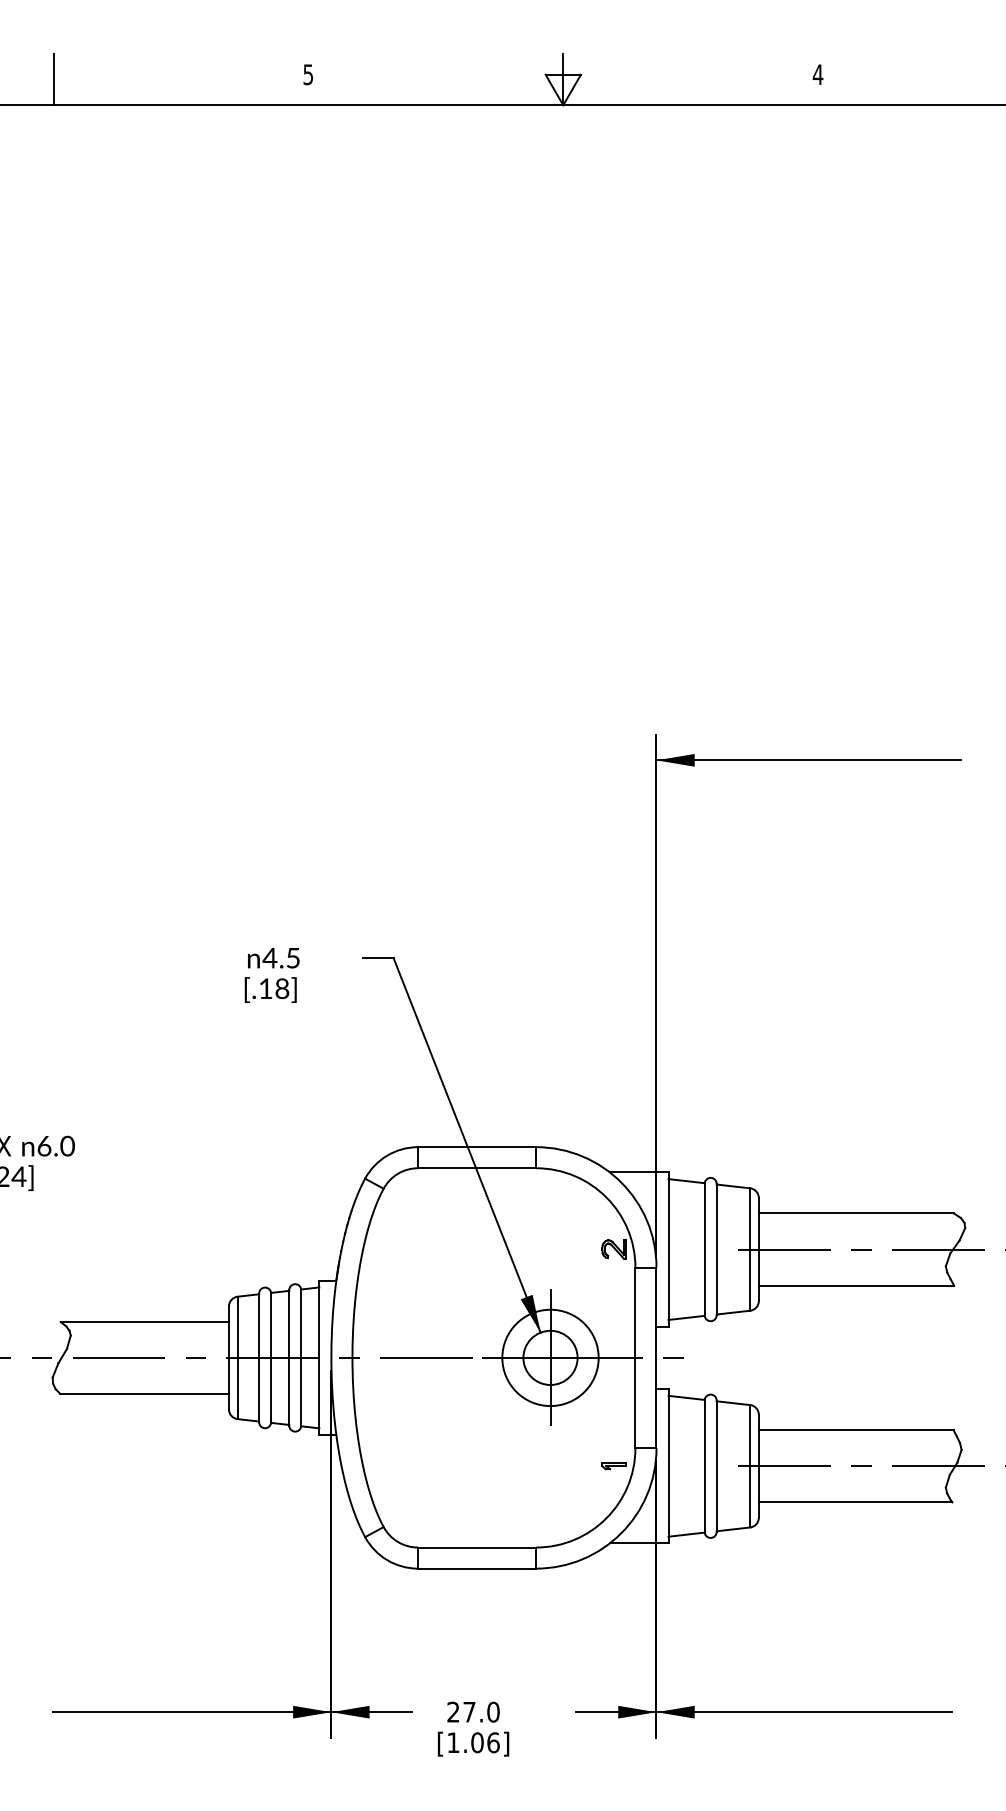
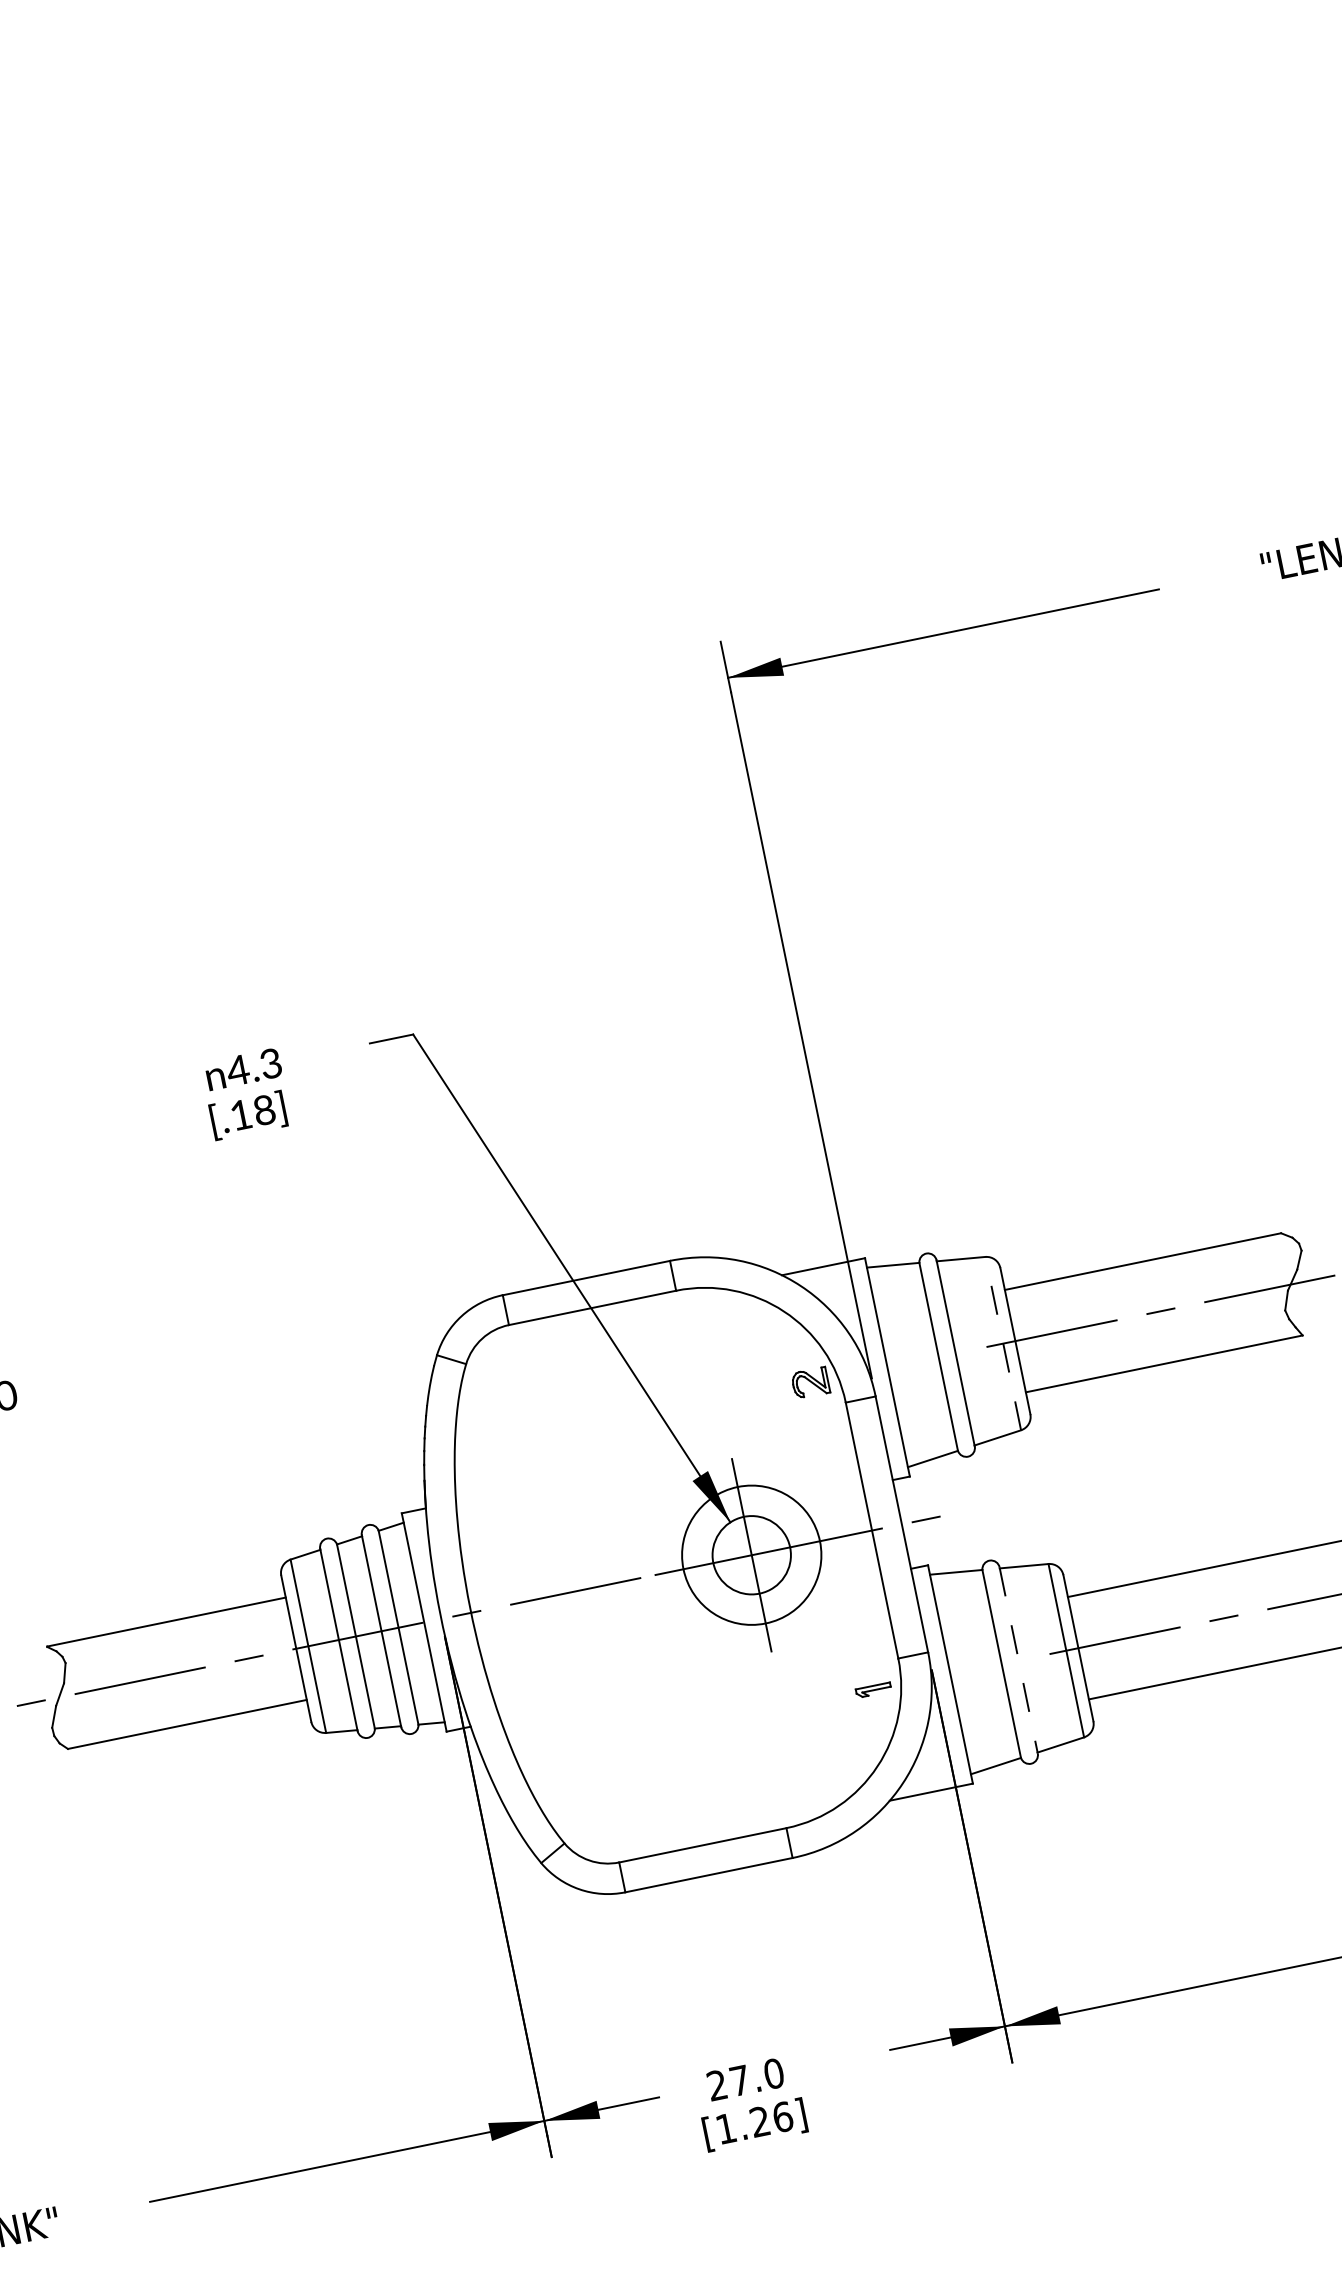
text: (292, 957) -> (269, 1063), 4.5 -> 4.3
line: (750, 1249) -> (1003, 1343), solid -> dashed
line: (716, 1466) -> (1018, 1660), solid -> dashed
text: (477, 1742) -> (760, 2121), [1.06] -> [1.26]

